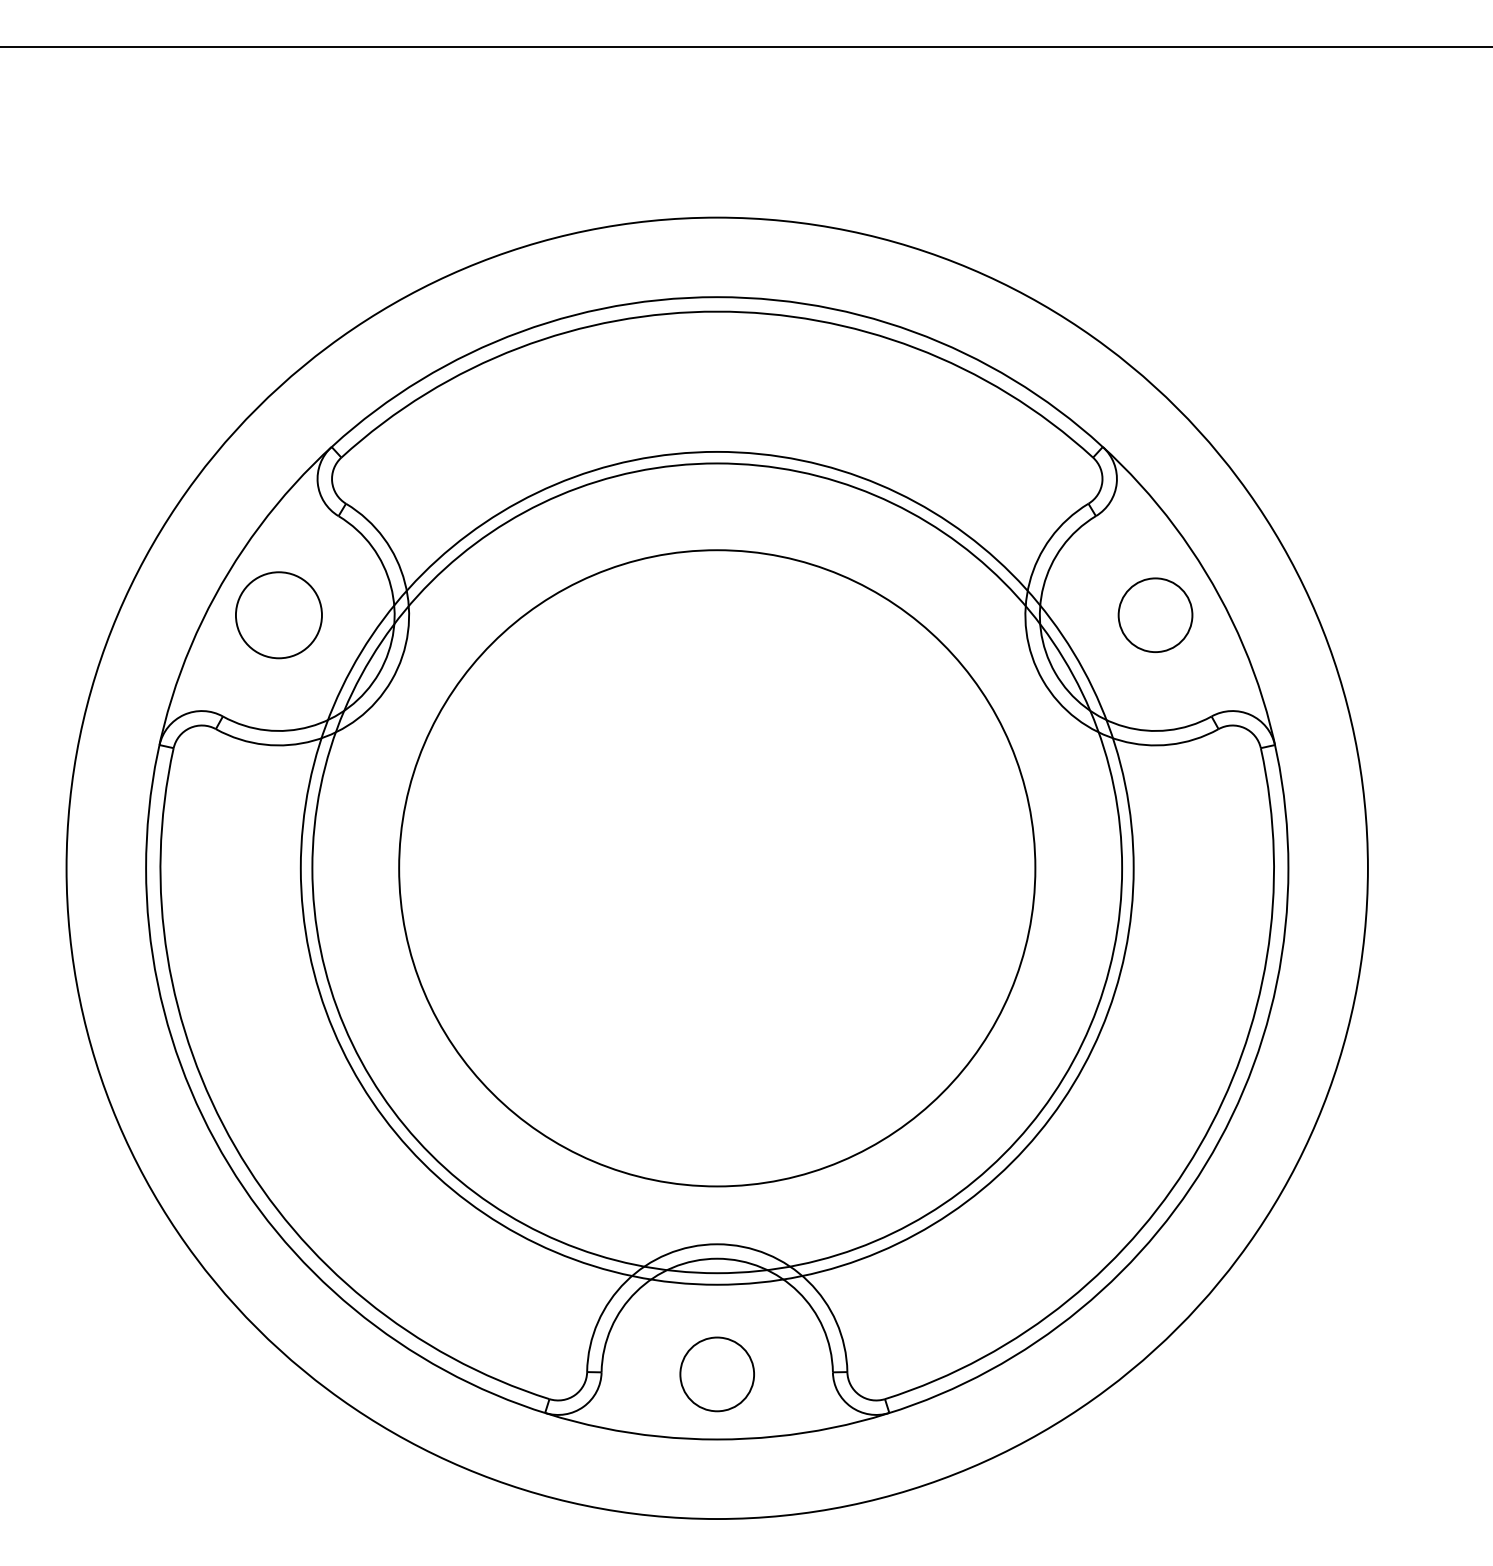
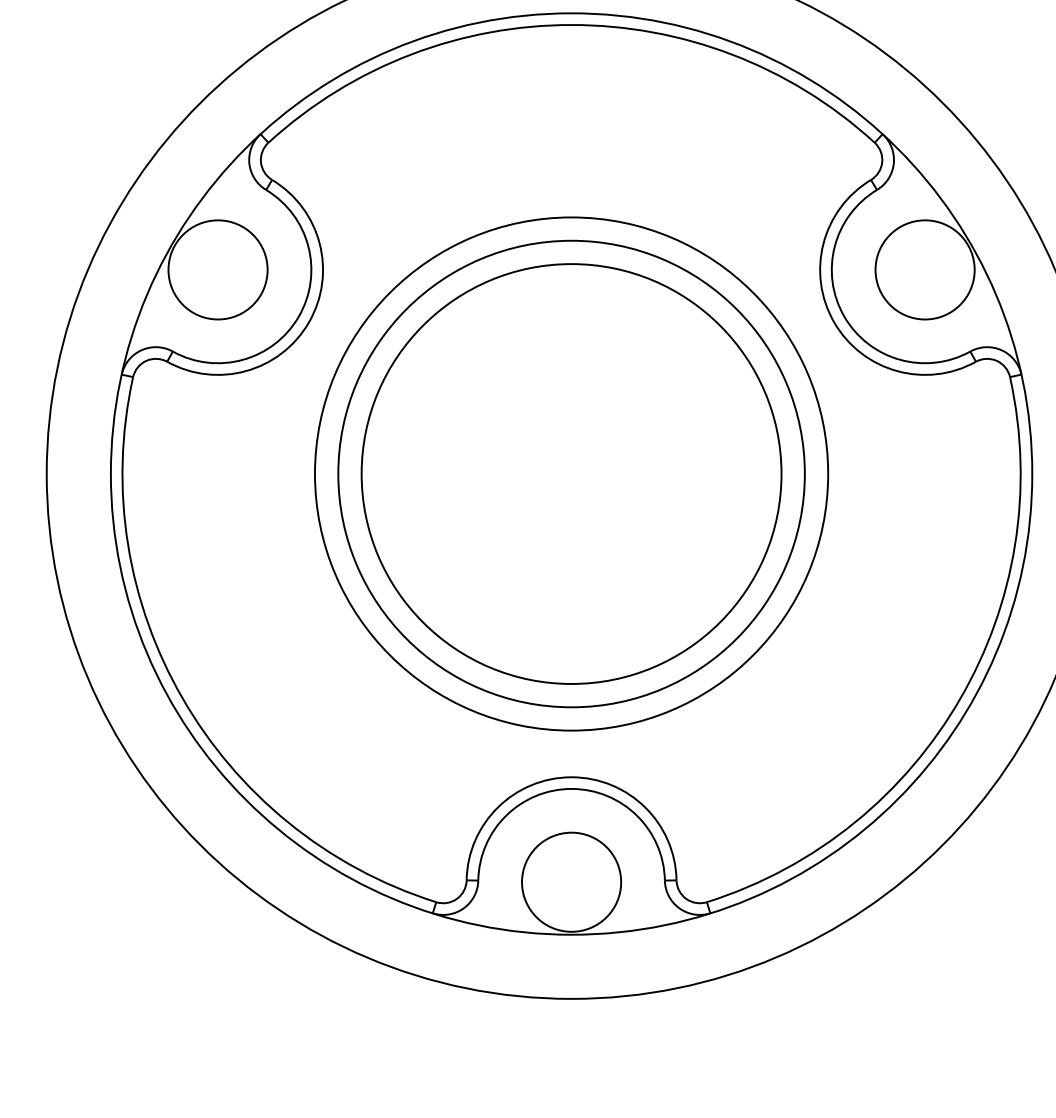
circle: (278, 614) -> (217, 269), size x1.43
circle: (1155, 614) -> (925, 269), size x1.67
circle: (716, 868) -> (570, 474), size x0.62
circle: (717, 868) -> (571, 474), size x0.71
circle: (716, 1373) -> (570, 881), size x1.67

